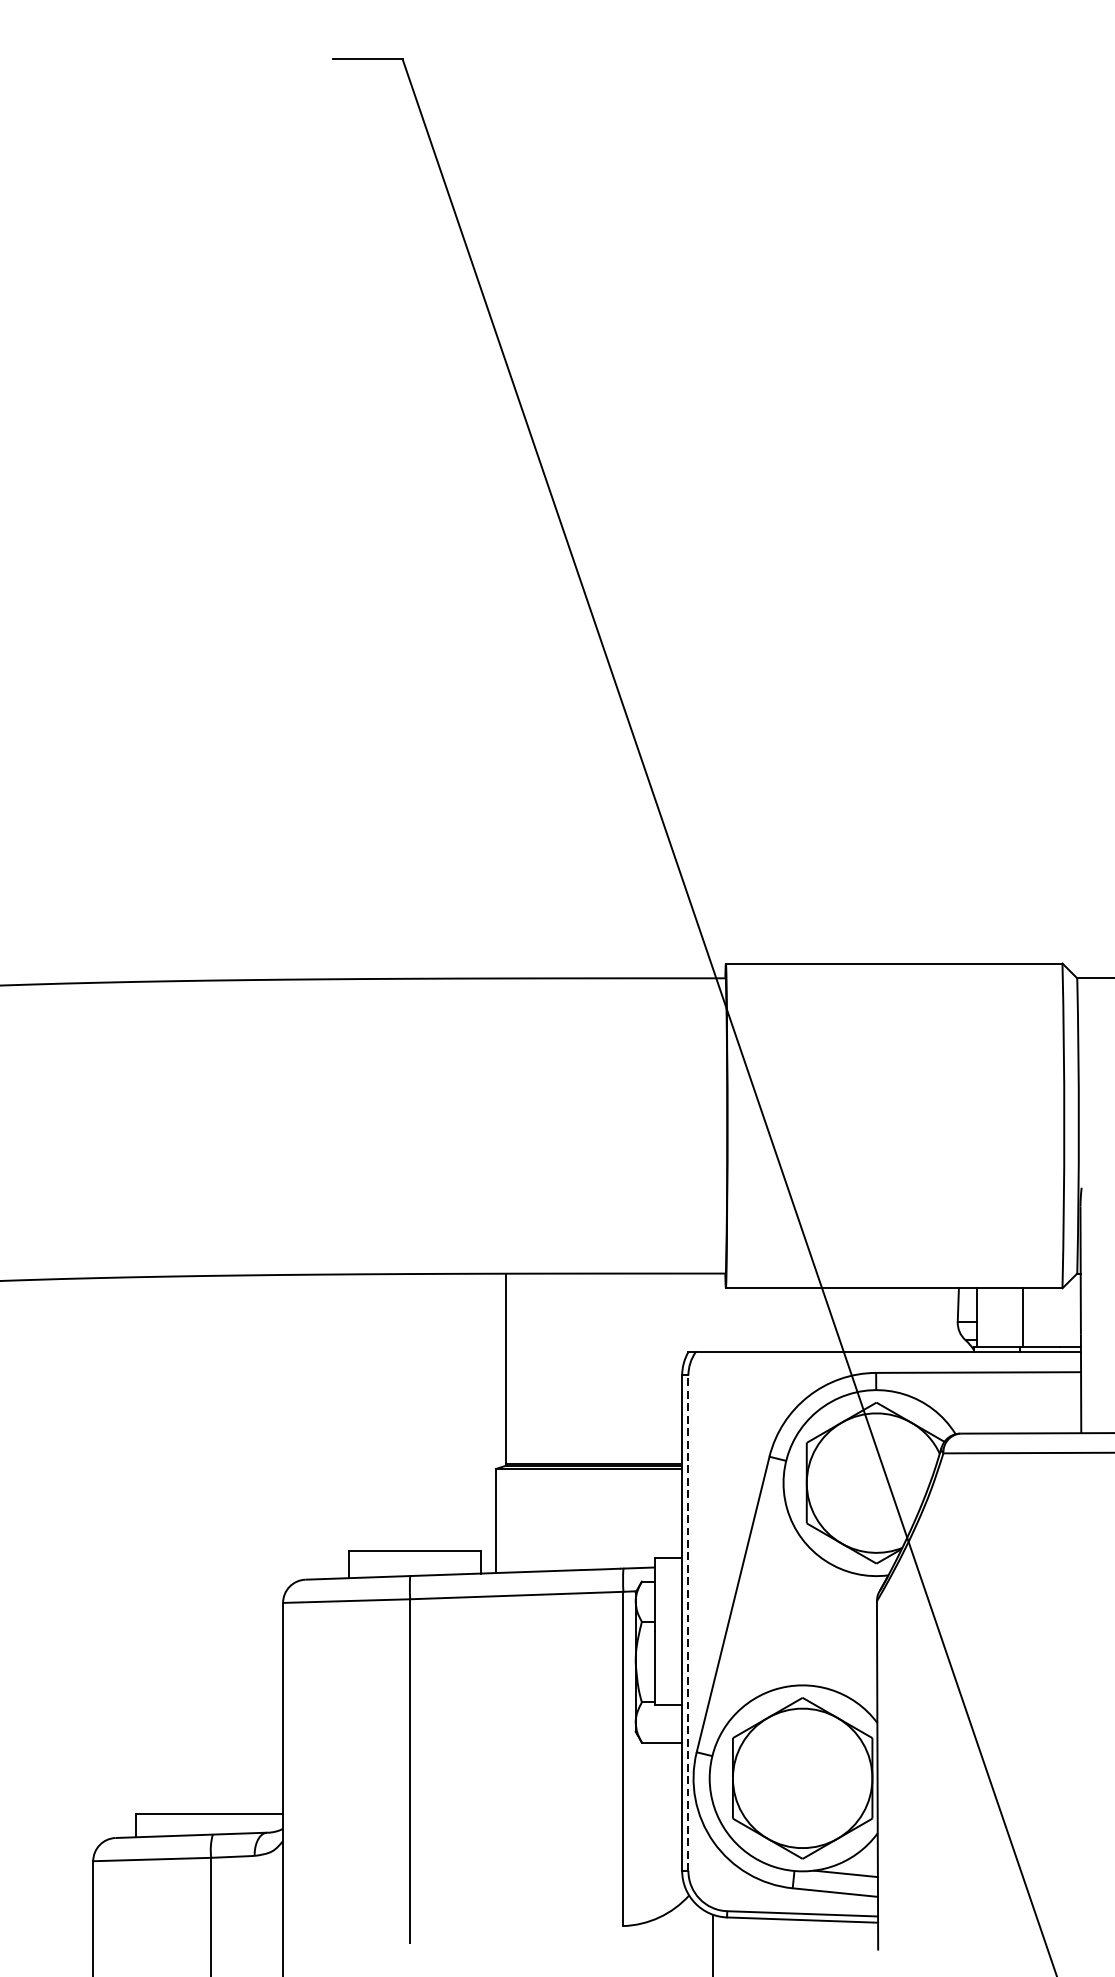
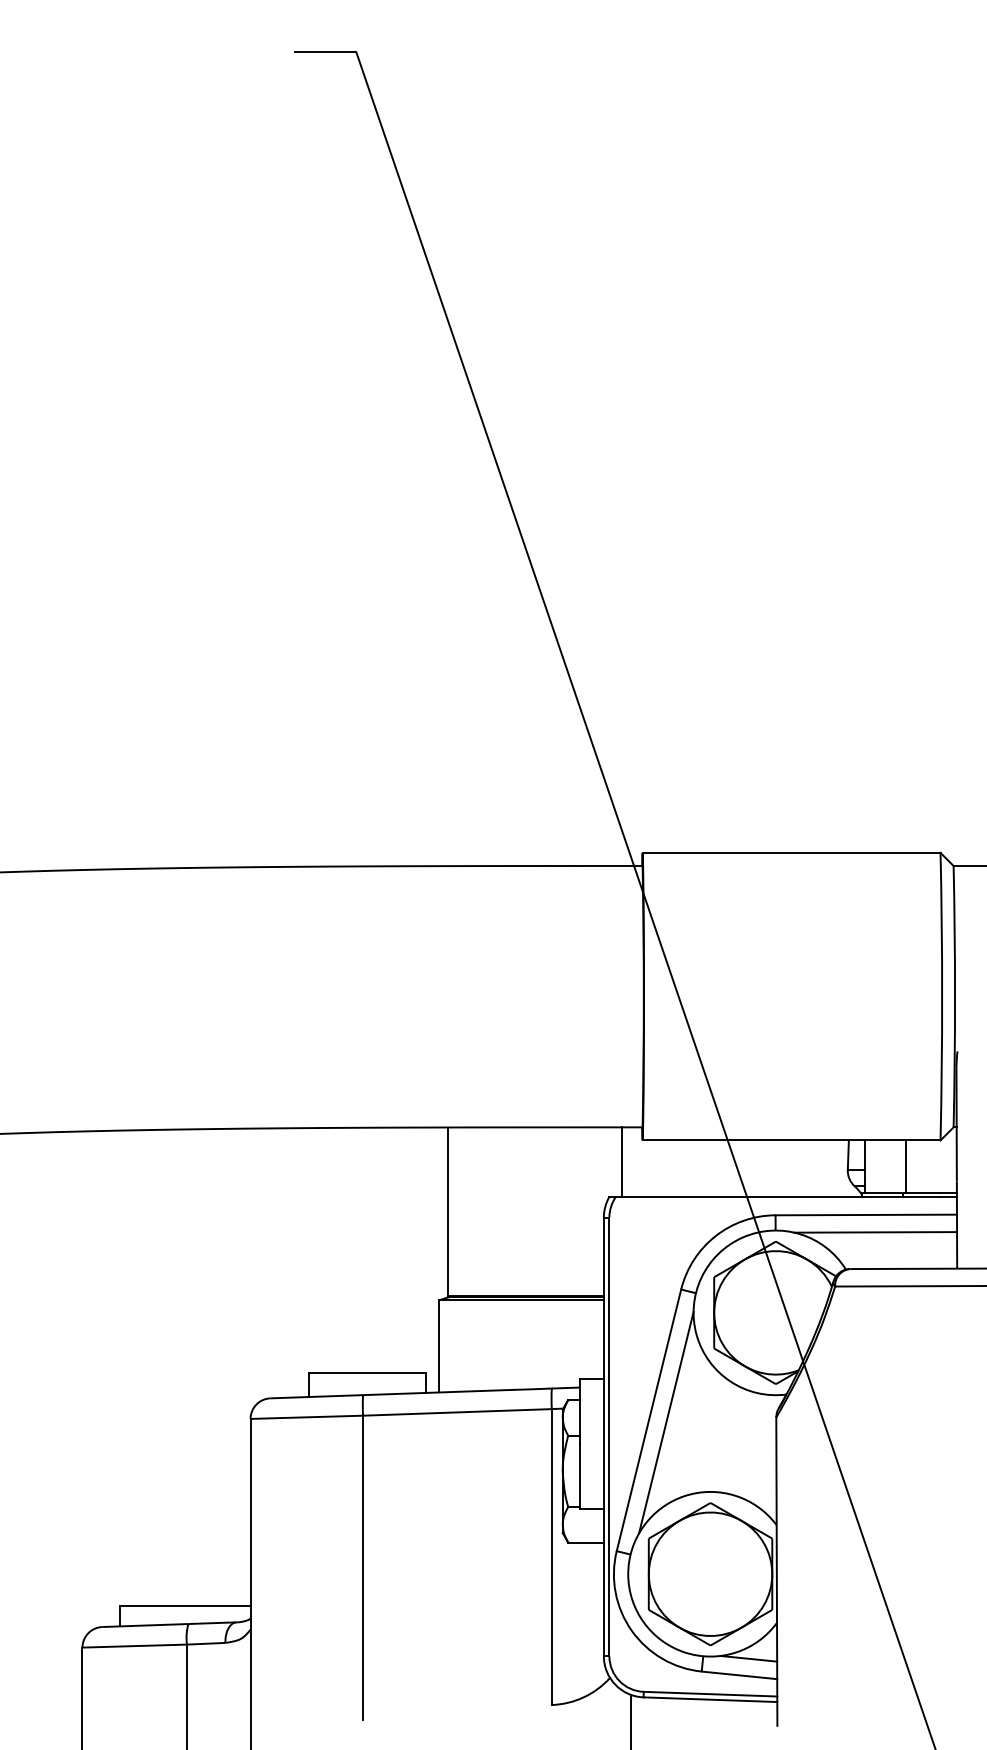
line: (703, 1312) -> (622, 1161), added
line: (989, 1392) -> (875, 1232), added
line: (752, 1606) -> (666, 1422), added
line: (688, 1622) -> (609, 1436), dashed -> solid

